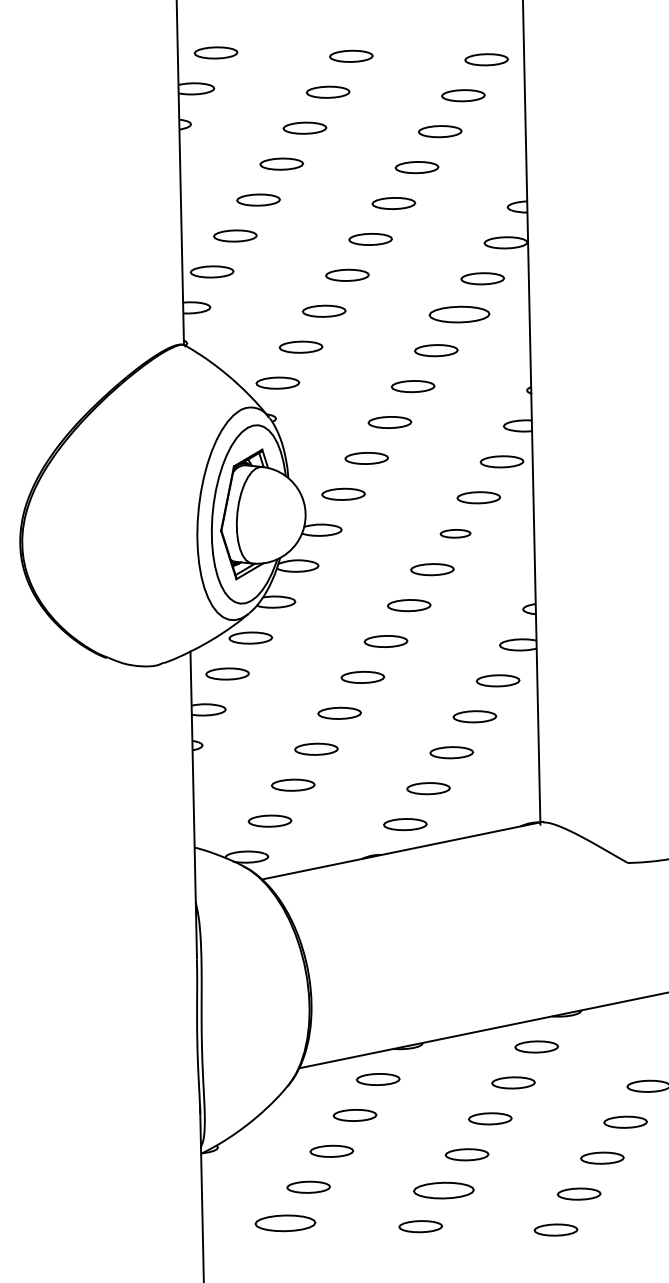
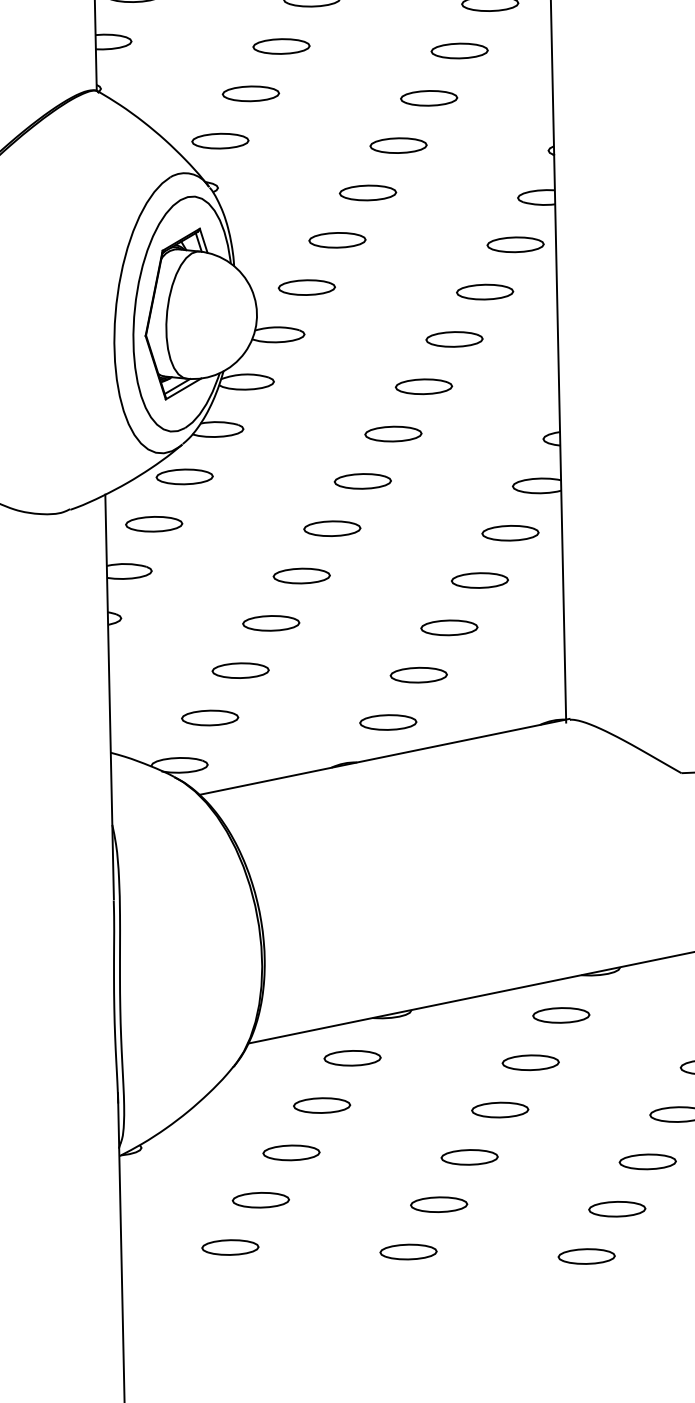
part: (459, 314) -> (459, 50), size x0.71
part: (455, 533) -> (454, 339), size x1.43
part: (443, 1190) -> (438, 1204), size x0.71
part: (285, 1222) -> (230, 1246), size x0.71

